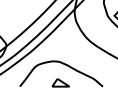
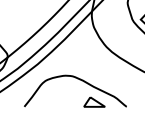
part: (60, 82) -> (94, 101), moved

